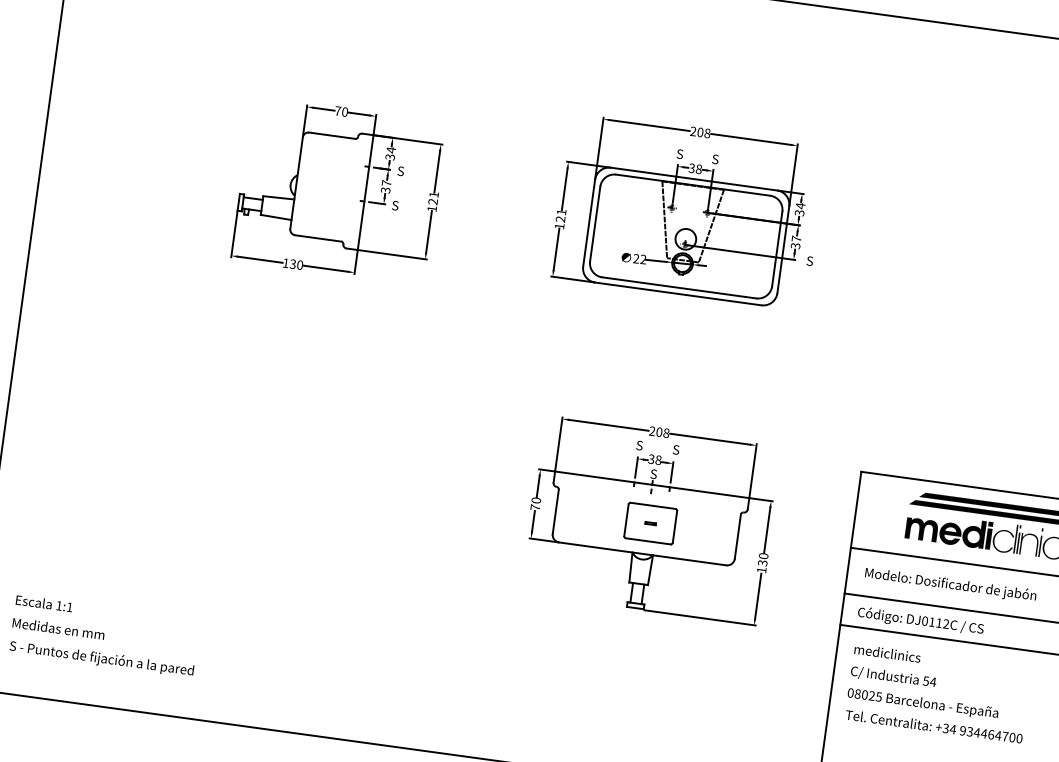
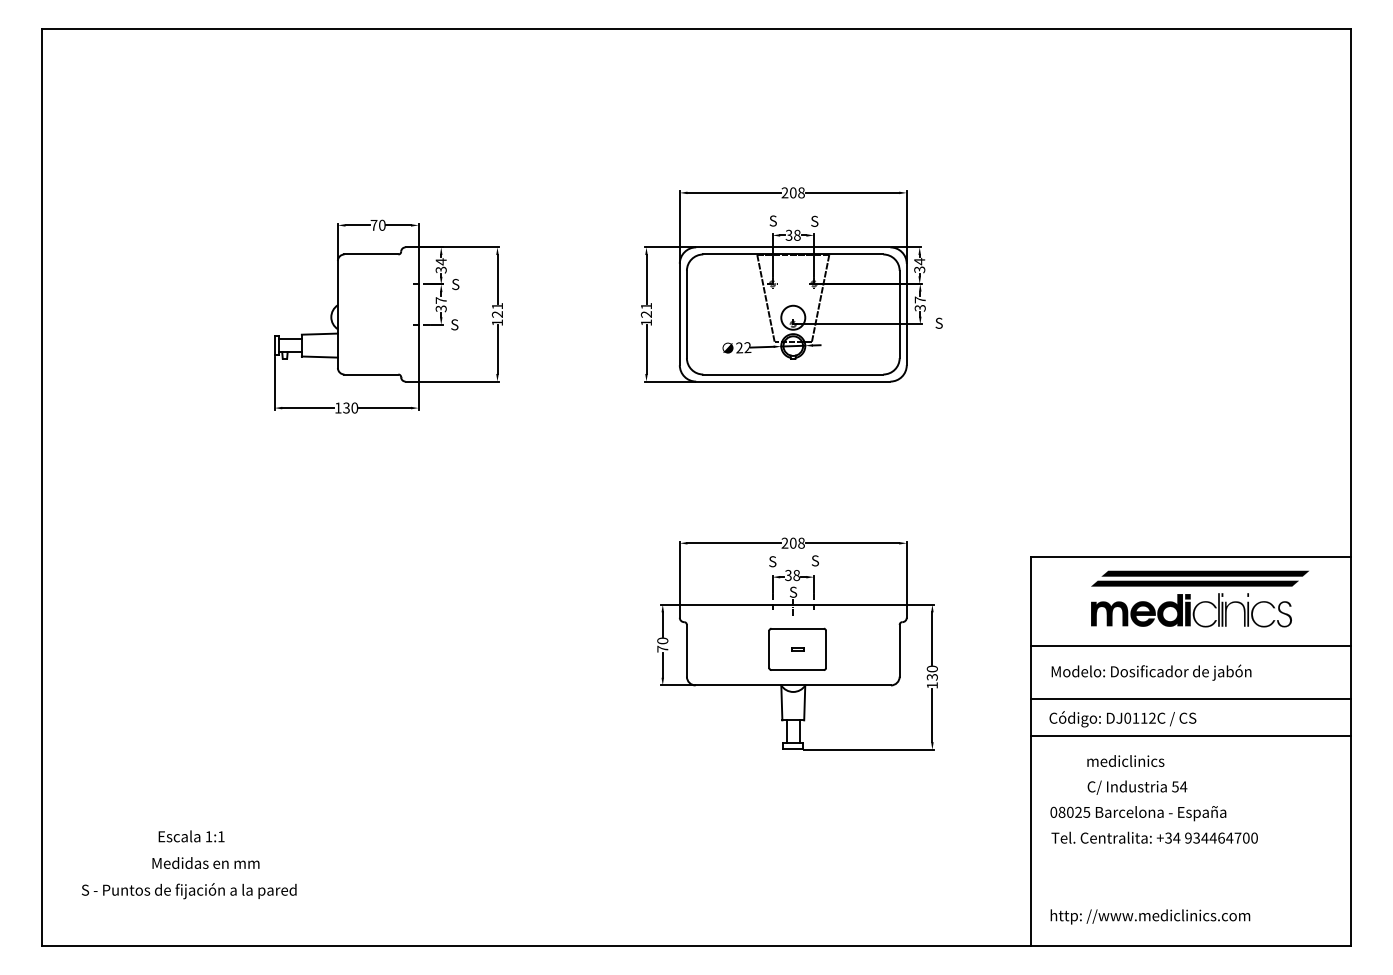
text: (44, 603) -> (191, 836), moved
text: (58, 628) -> (205, 862), moved
text: (887, 652) -> (1125, 760), moved
text: (893, 677) -> (1137, 787), moved

